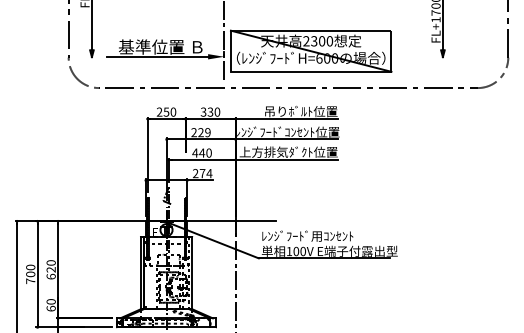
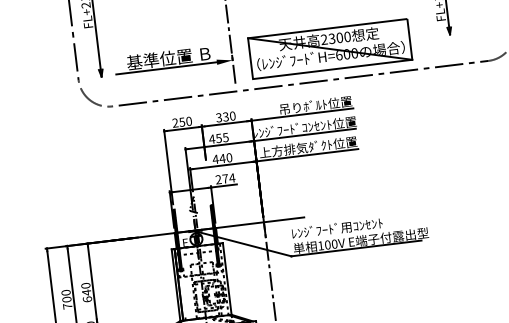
part: (311, 50) -> (330, 48), moved
text: (200, 132) -> (218, 138), 229 -> 455
text: (50, 269) -> (85, 292), 620 -> 640

